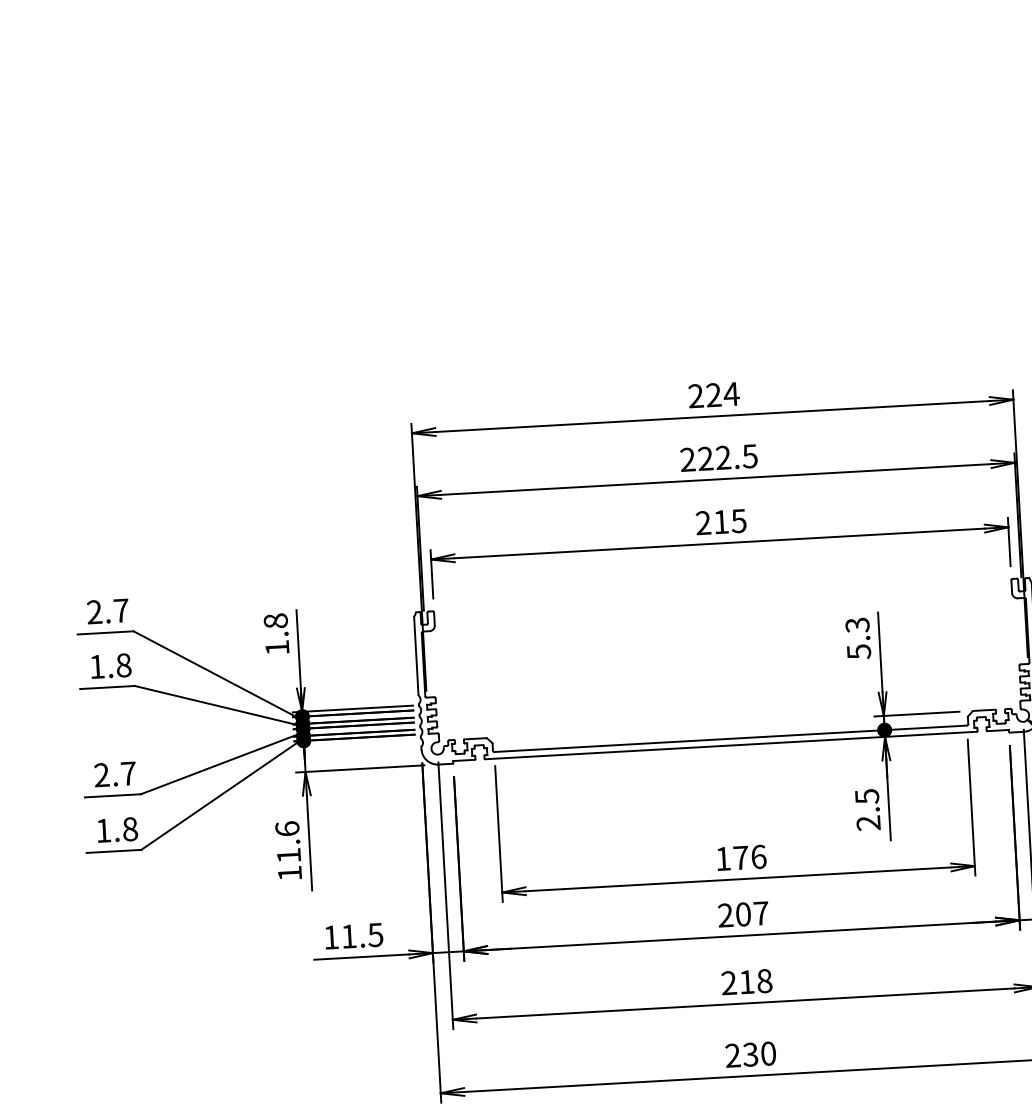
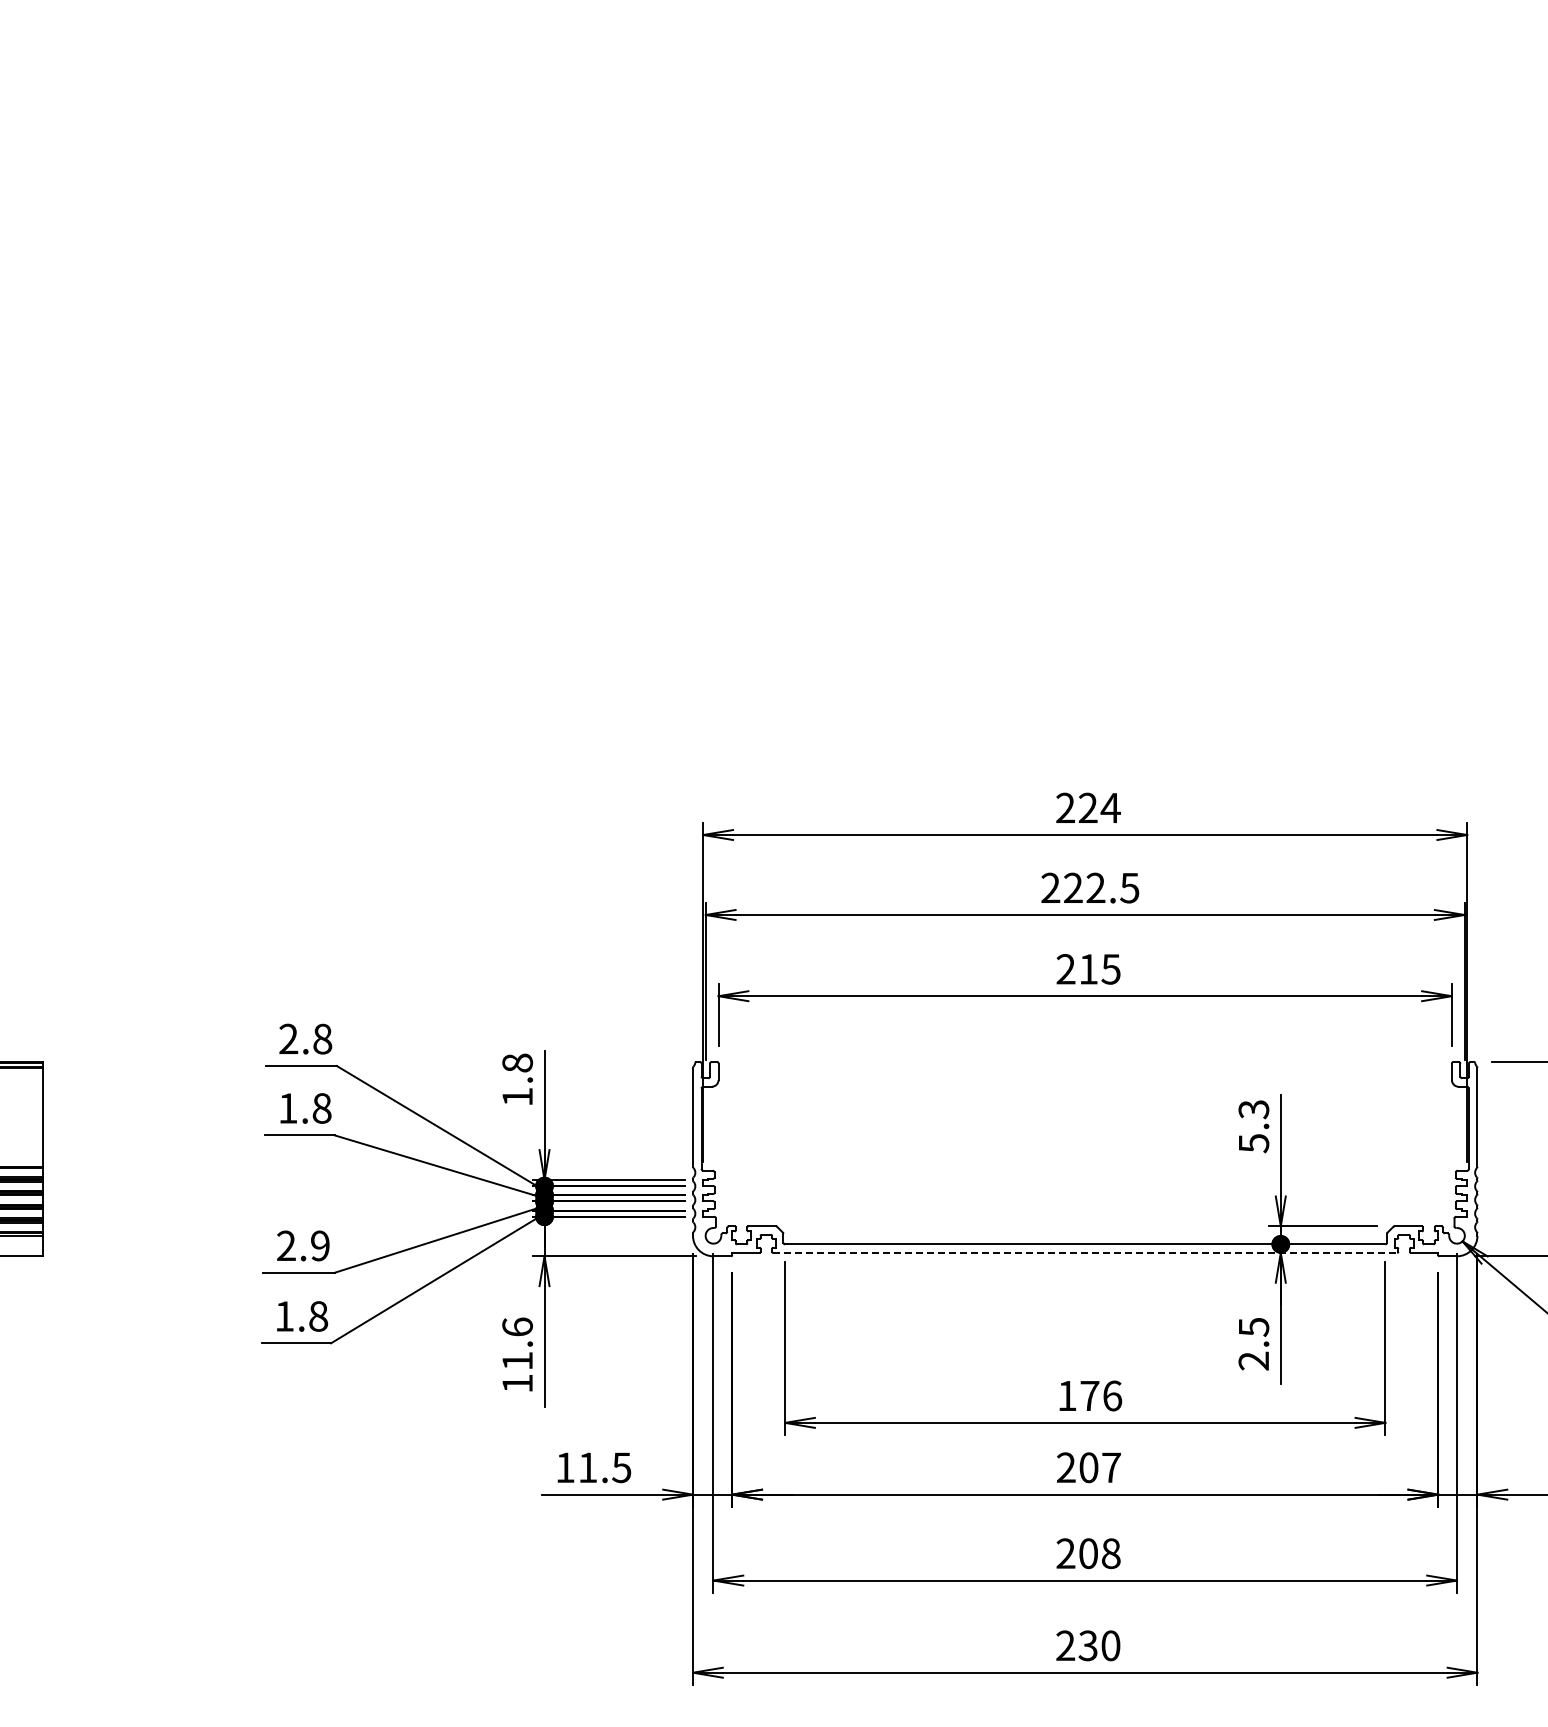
text: (121, 610) -> (322, 1038), 2.7 -> 2.8
line: (731, 745) -> (1085, 1252), solid -> dashed
text: (128, 773) -> (320, 1245), 2.7 -> 2.9
text: (746, 982) -> (1088, 1553), 218 -> 208

